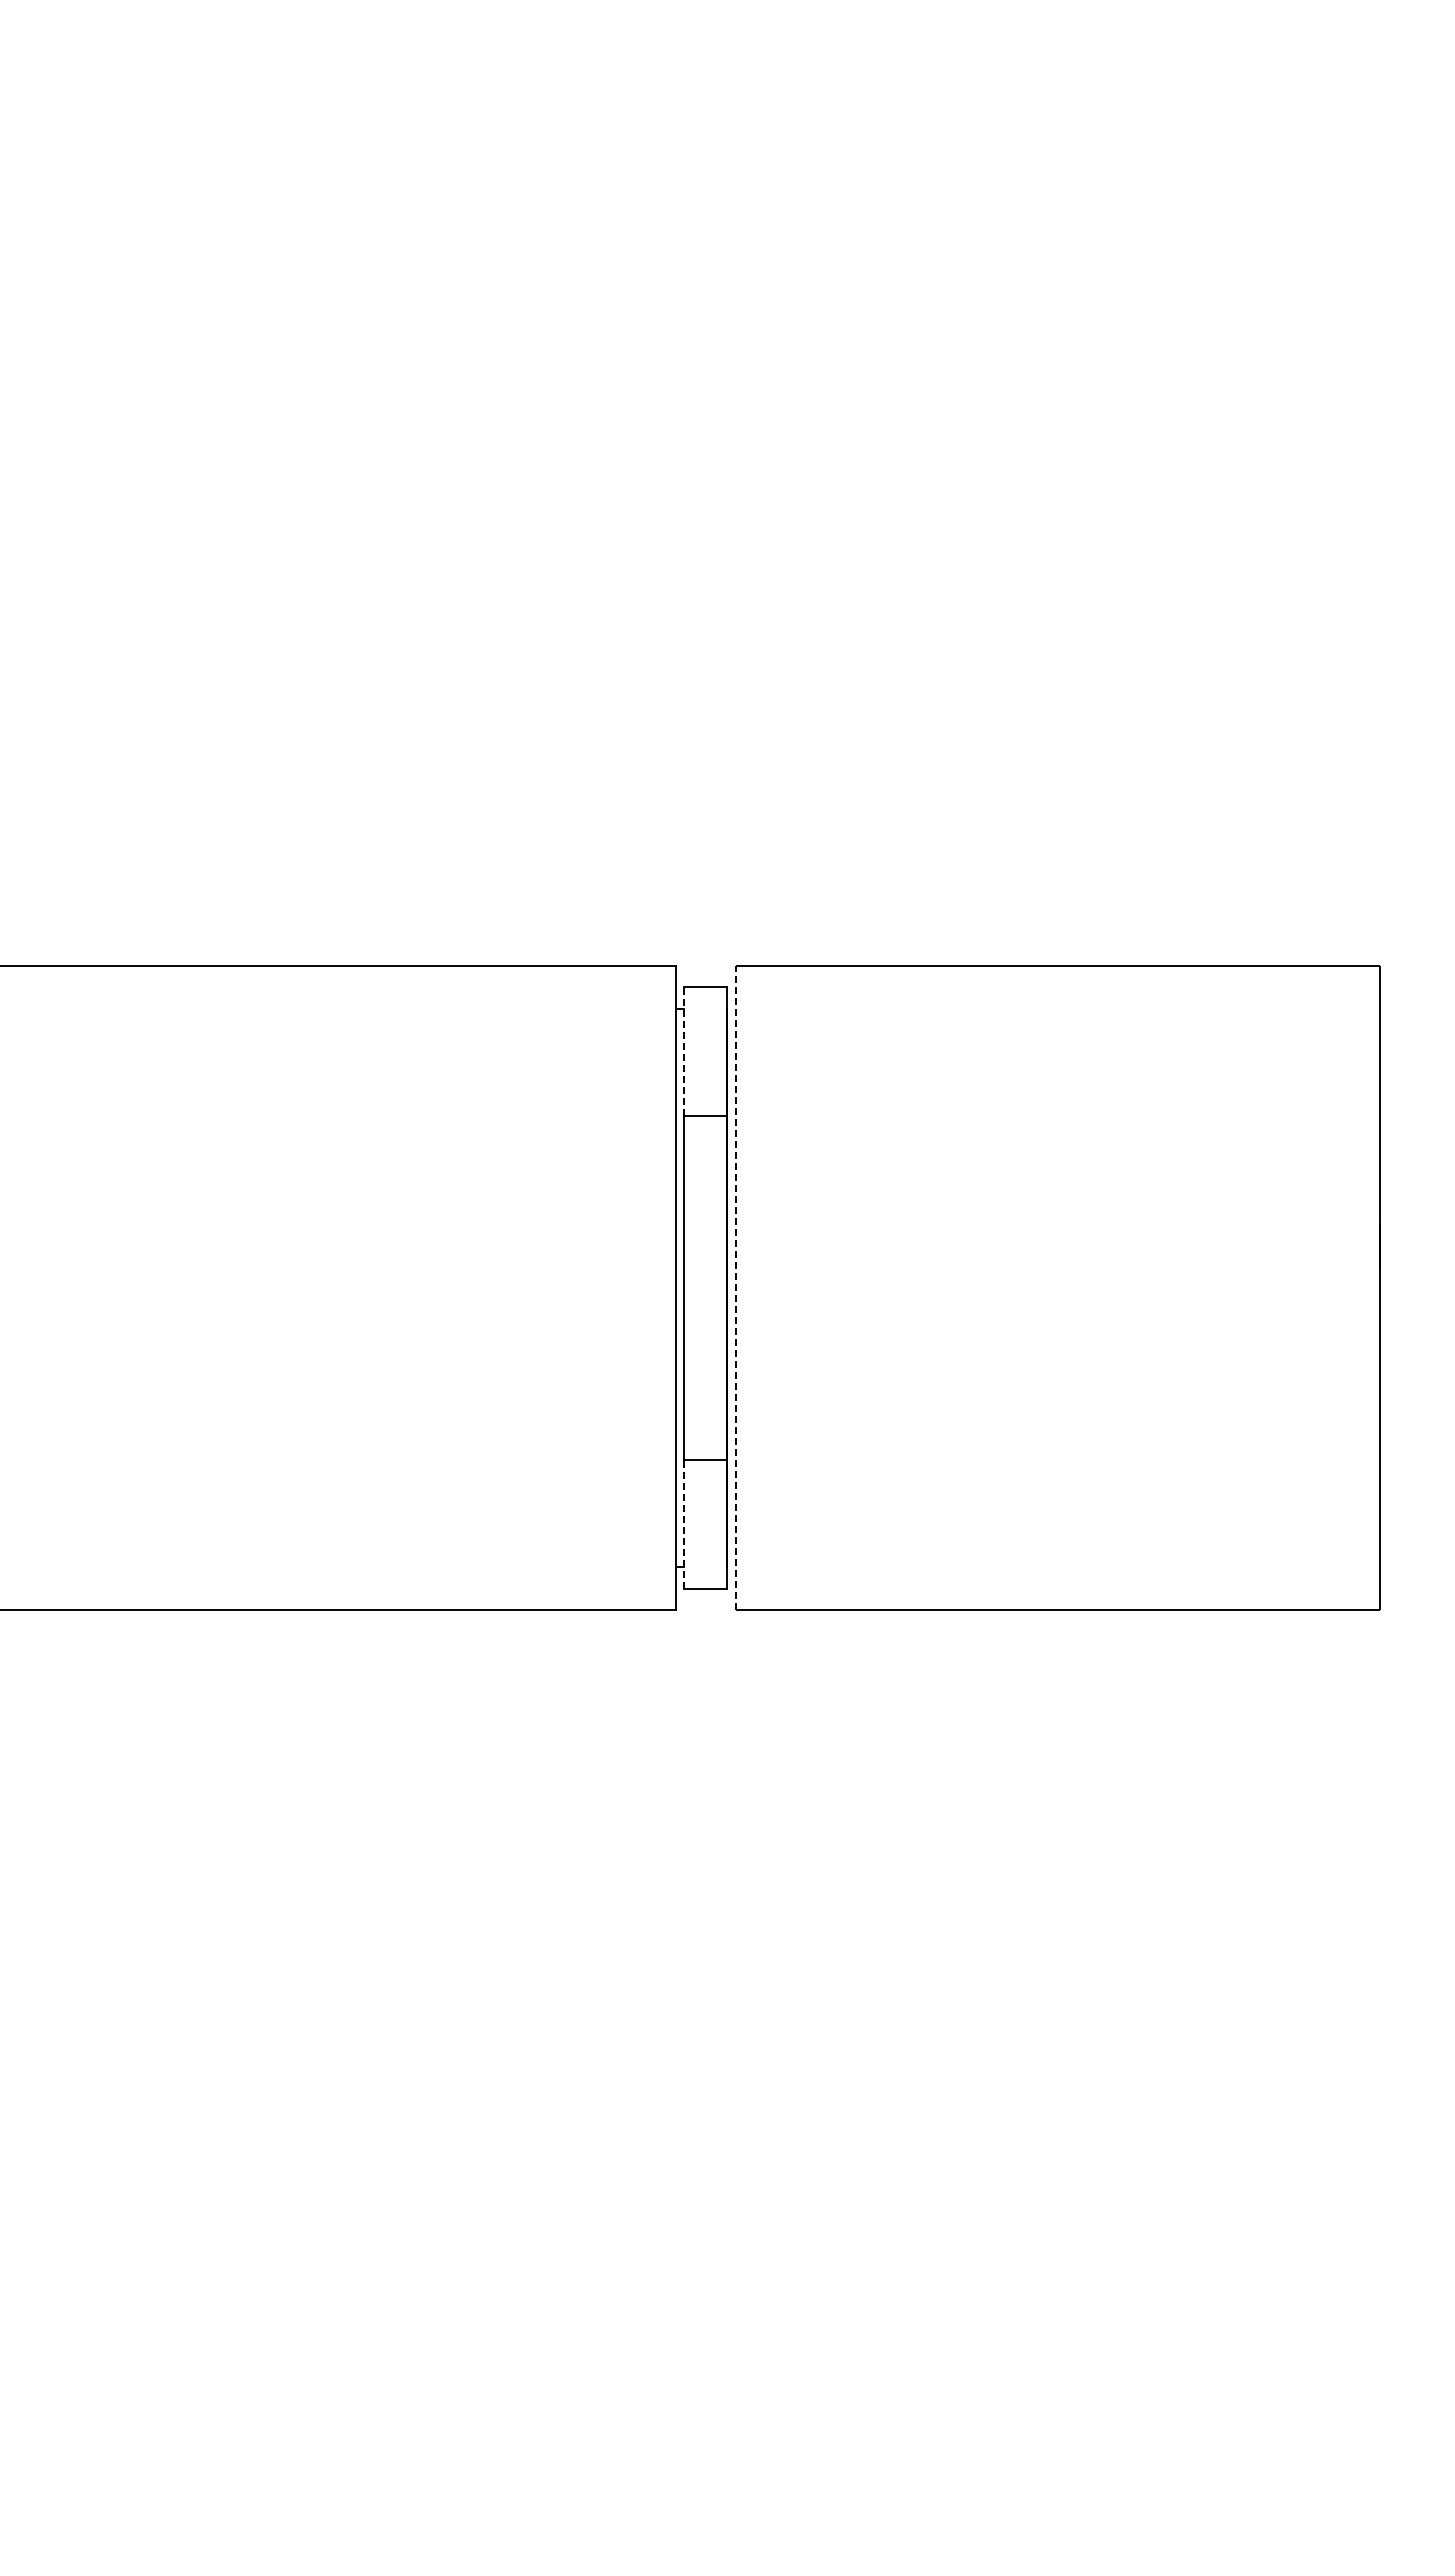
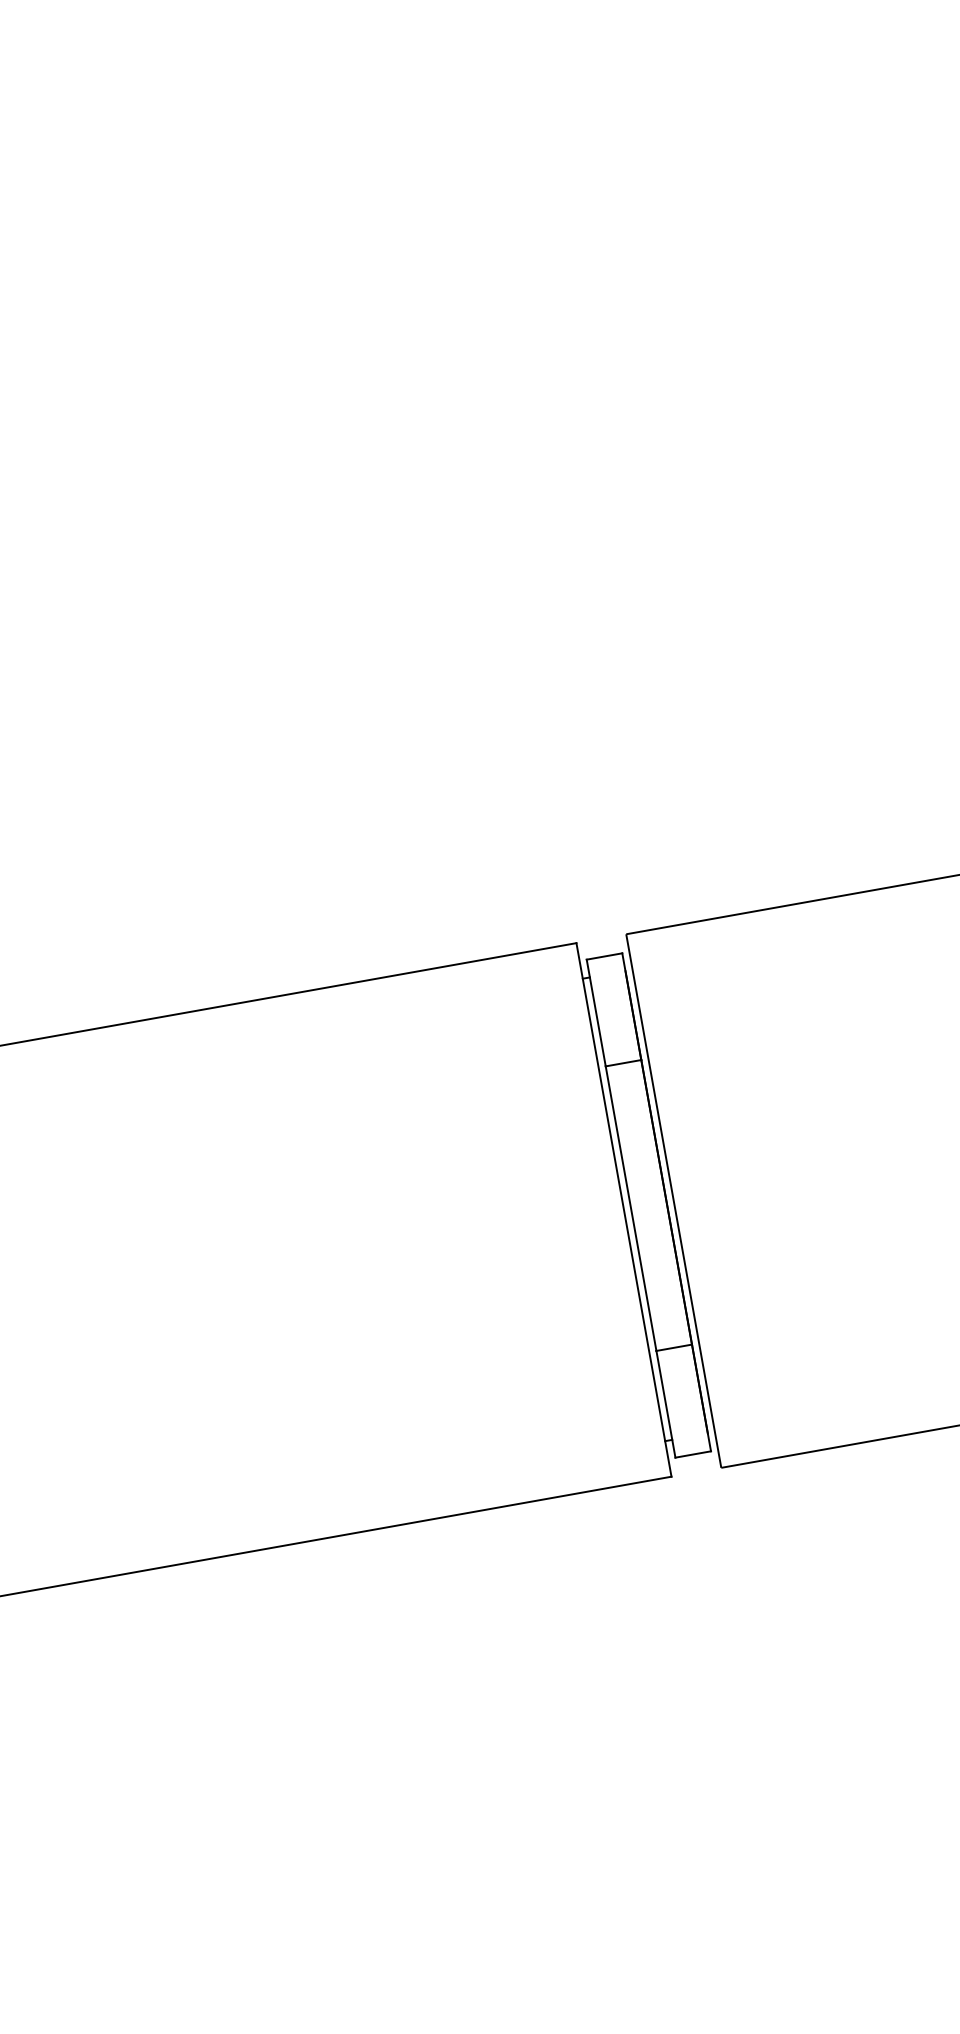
line: (684, 1051) -> (596, 1012), dashed -> solid
line: (735, 1287) -> (673, 1200), dashed -> solid
line: (684, 1523) -> (666, 1403), dashed -> solid

